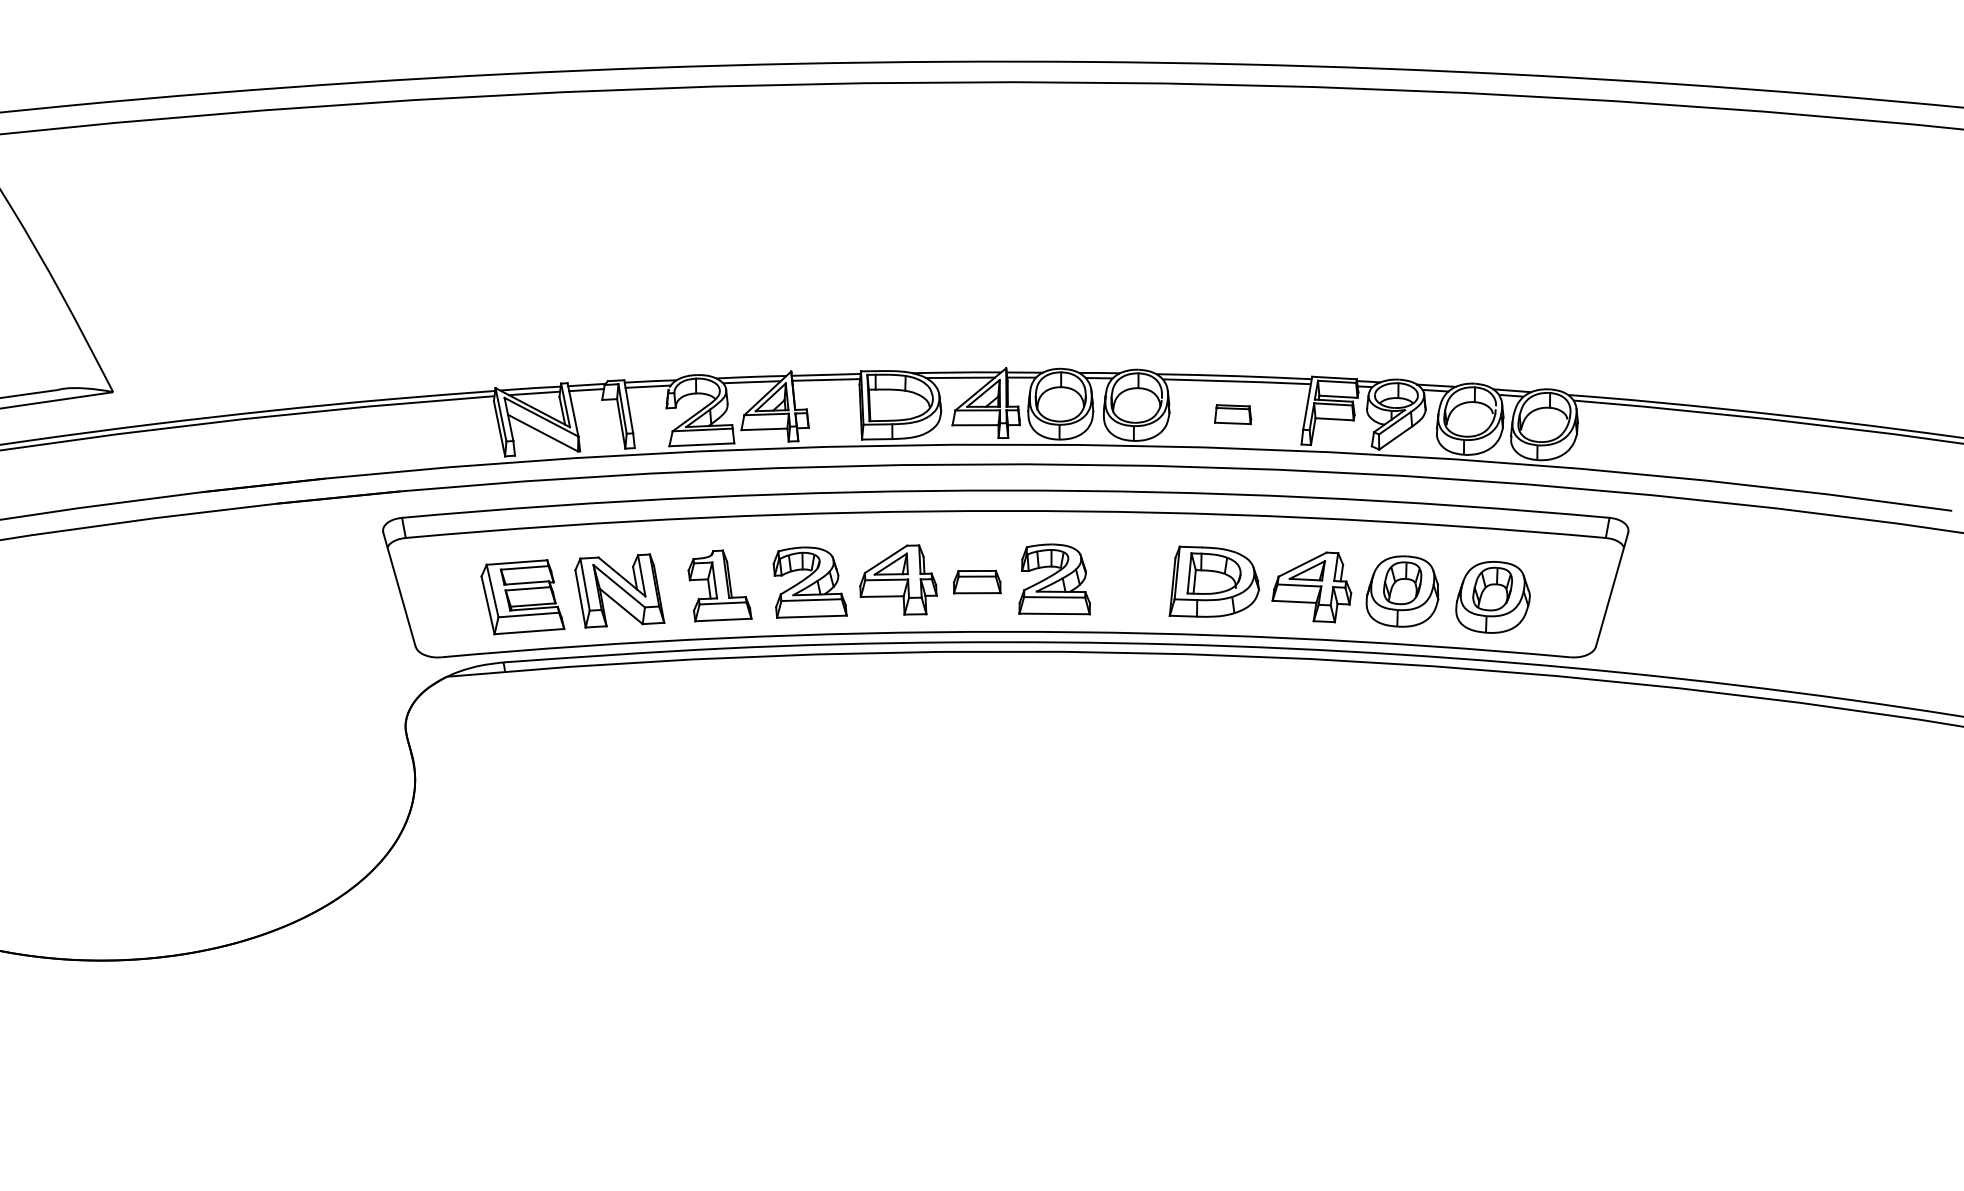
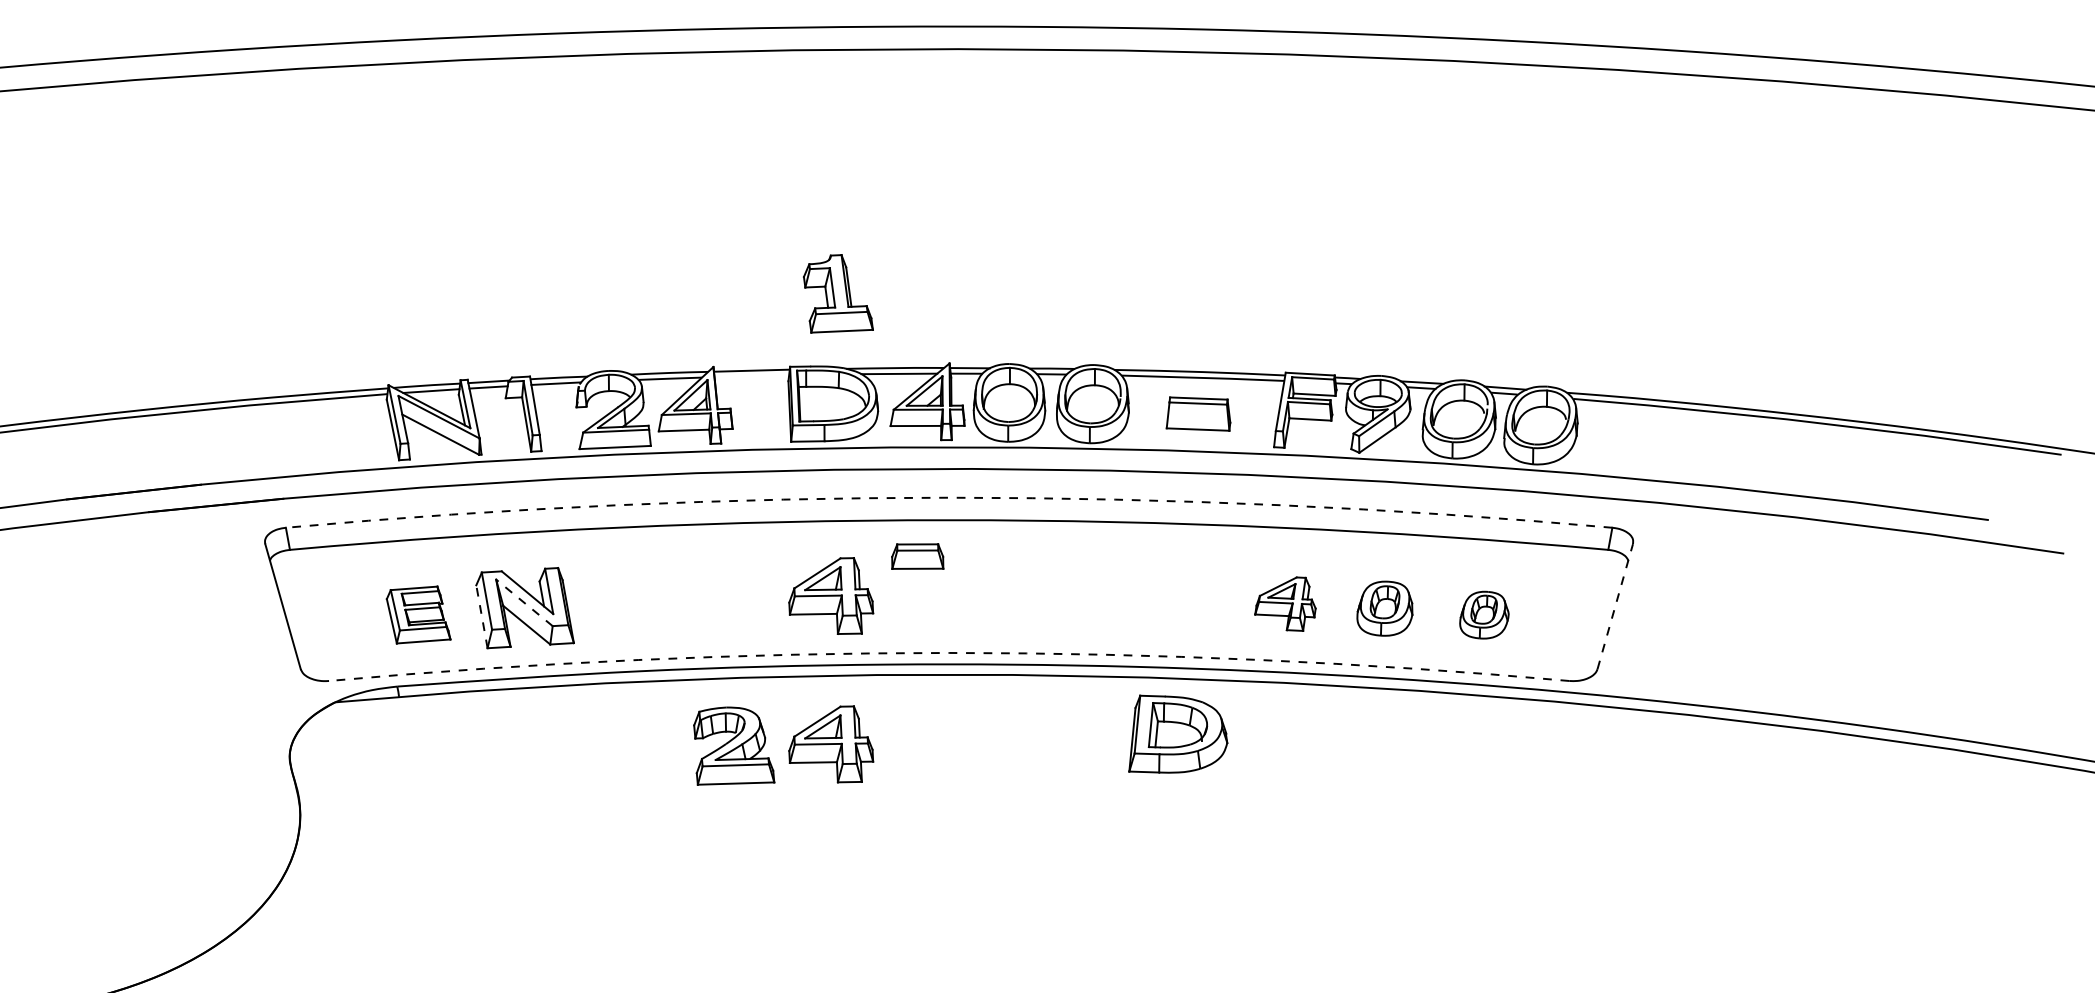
line: (826, 379) -> (752, 375), removed
part: (1233, 414) -> (1199, 414), size x1.6
arc: (1005, 490) -> (948, 497), solid -> dashed
part: (1054, 579) -> (1002, 595), removed
part: (977, 581) -> (918, 555), moved
part: (1213, 581) -> (1177, 733), moved
part: (809, 582) -> (733, 745), moved
line: (618, 585) -> (523, 602), solid -> dashed
part: (719, 585) -> (837, 293), moved
part: (1311, 587) -> (1284, 604), size x0.7
line: (1612, 589) -> (1615, 606), solid -> dashed
part: (1402, 591) -> (1384, 608), size x0.7
part: (522, 597) -> (418, 615), size x0.7
part: (1492, 597) -> (1483, 615), size x0.6
line: (580, 598) -> (481, 616), solid -> dashed
arc: (1005, 631) -> (948, 652), solid -> dashed
part: (898, 714) -> (831, 743), added

